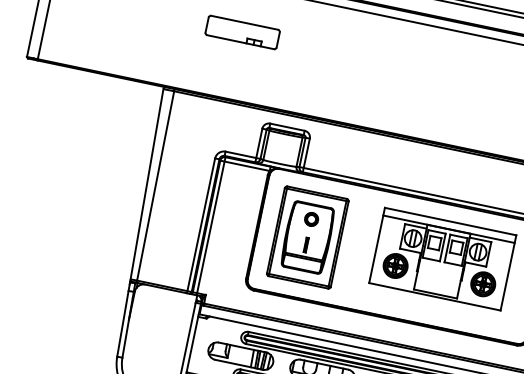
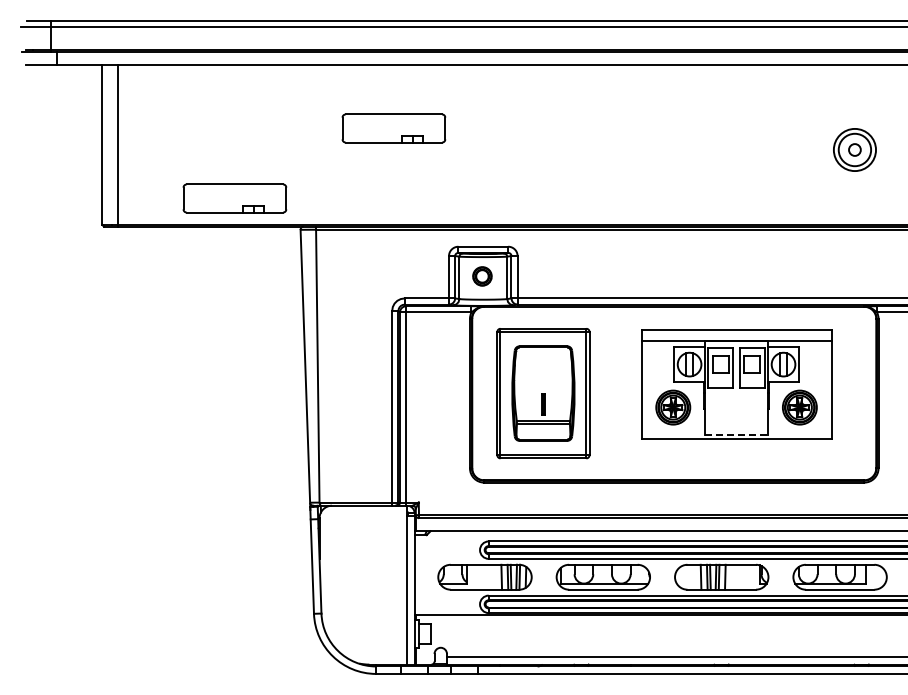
part: (122, 57) -> (234, 198), added
part: (311, 219) -> (482, 276), moved
line: (436, 293) -> (737, 434), solid -> dashed

